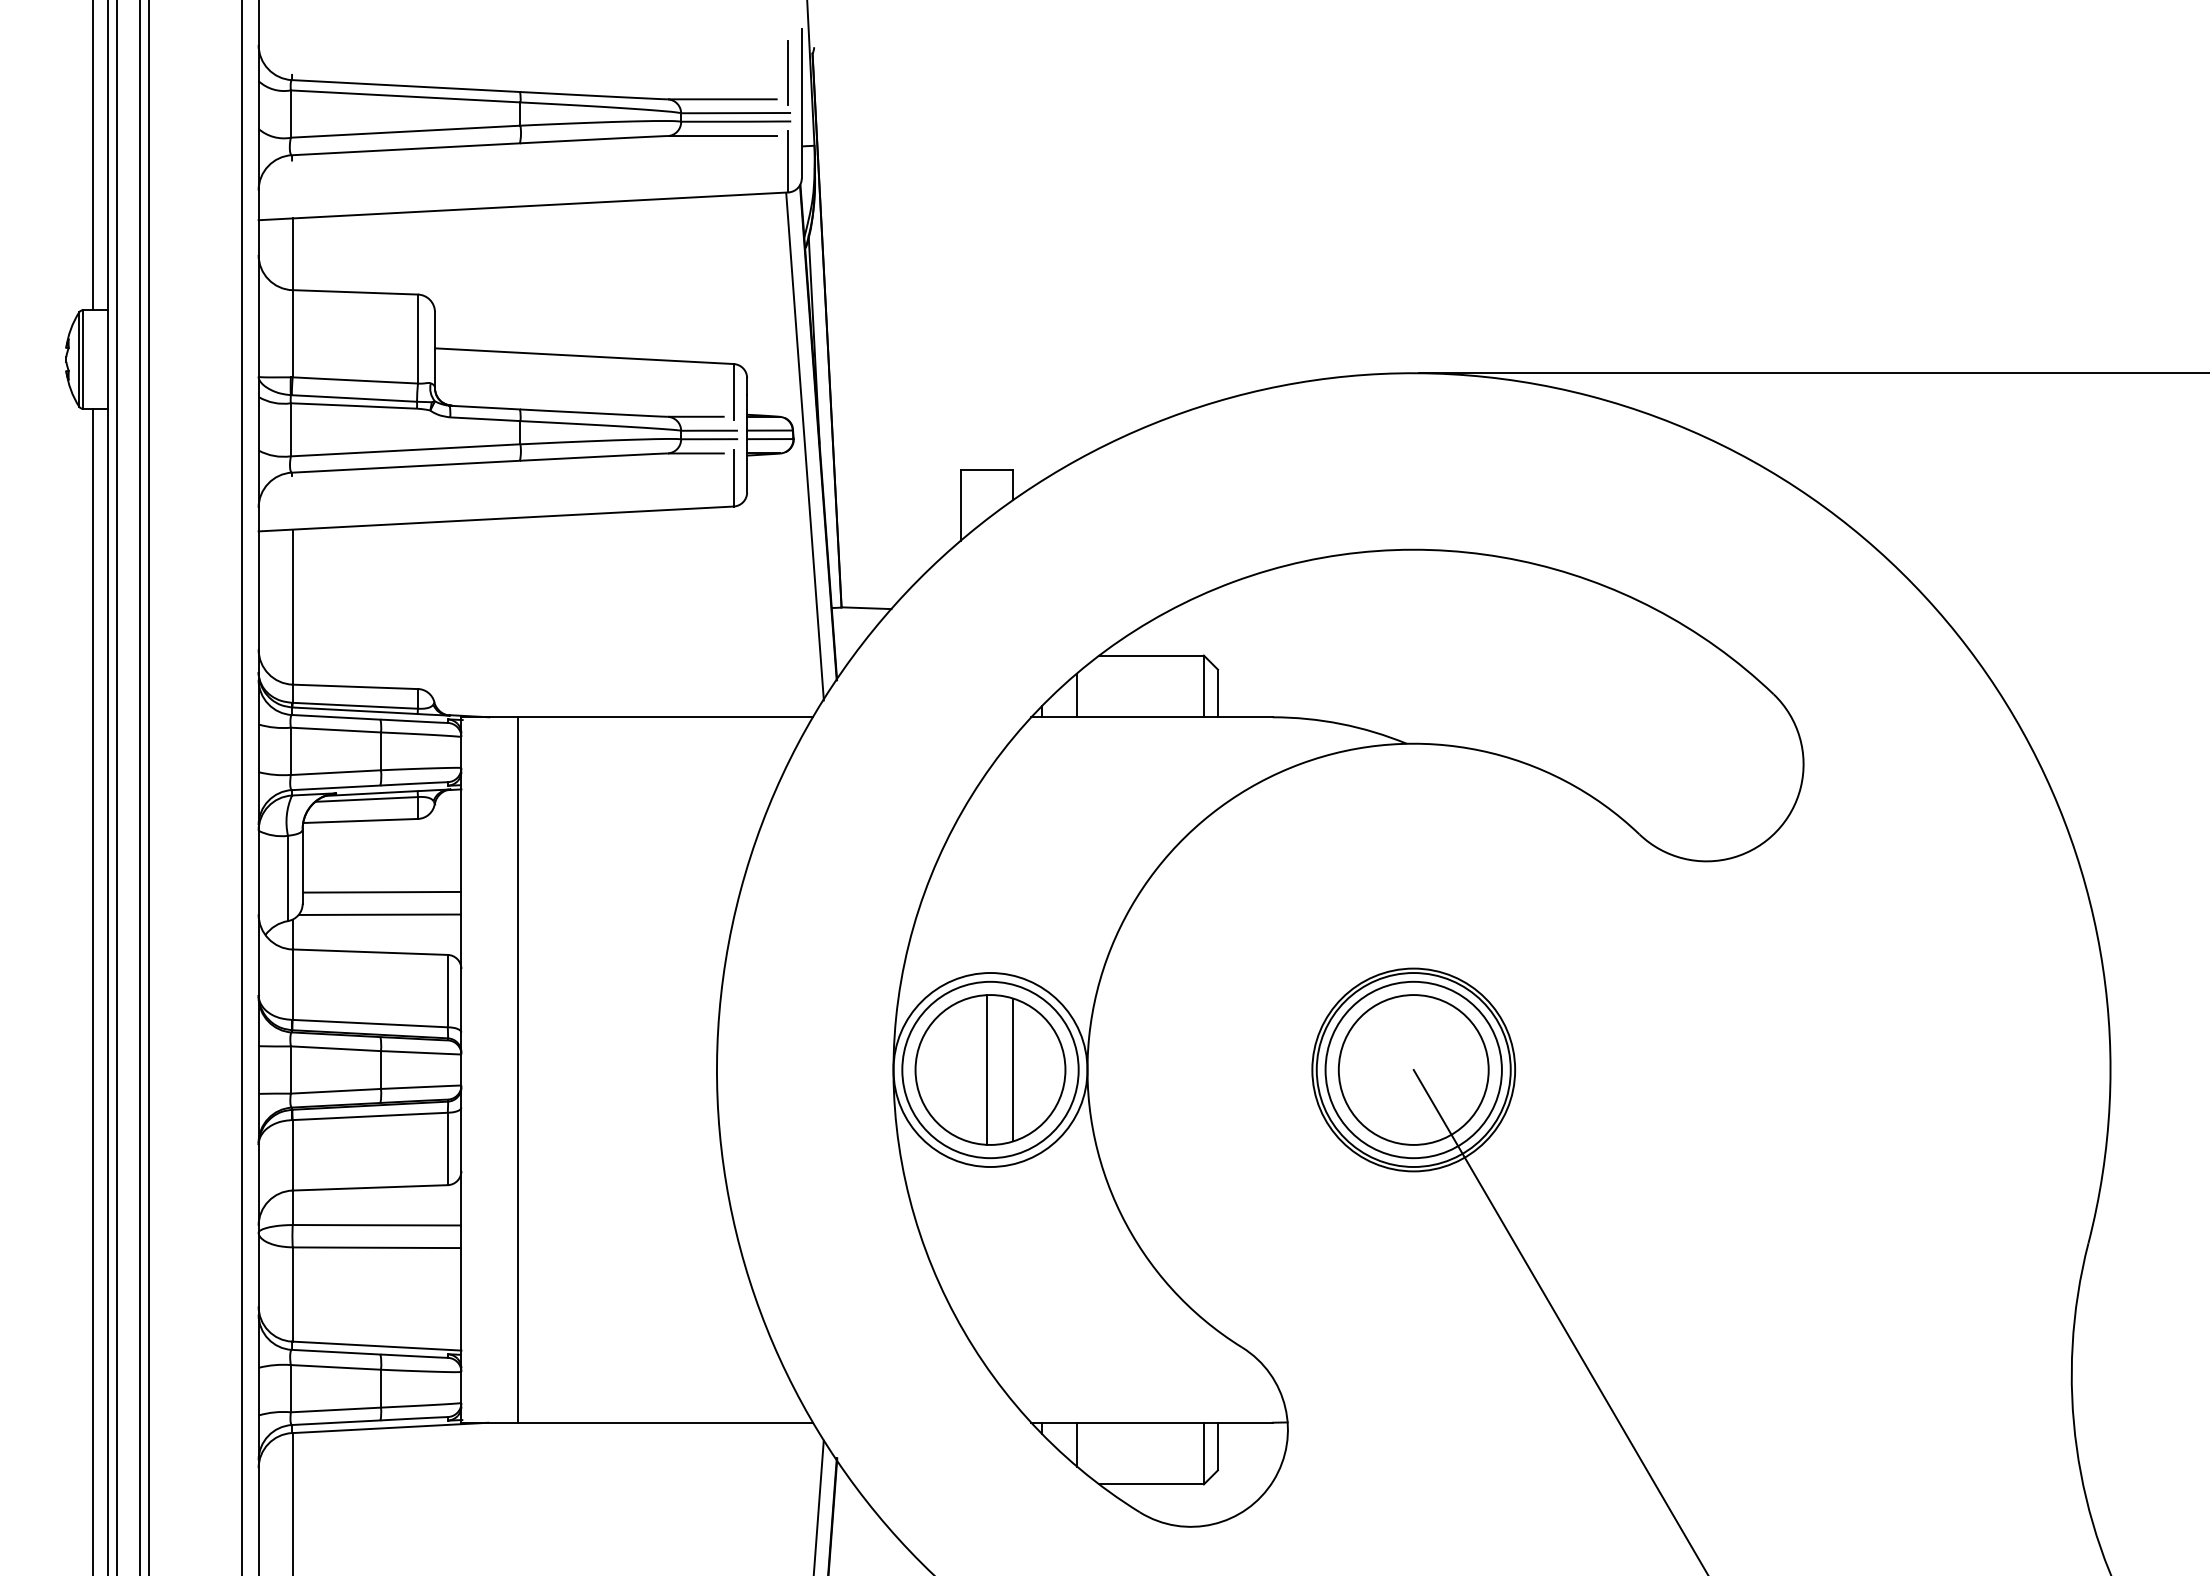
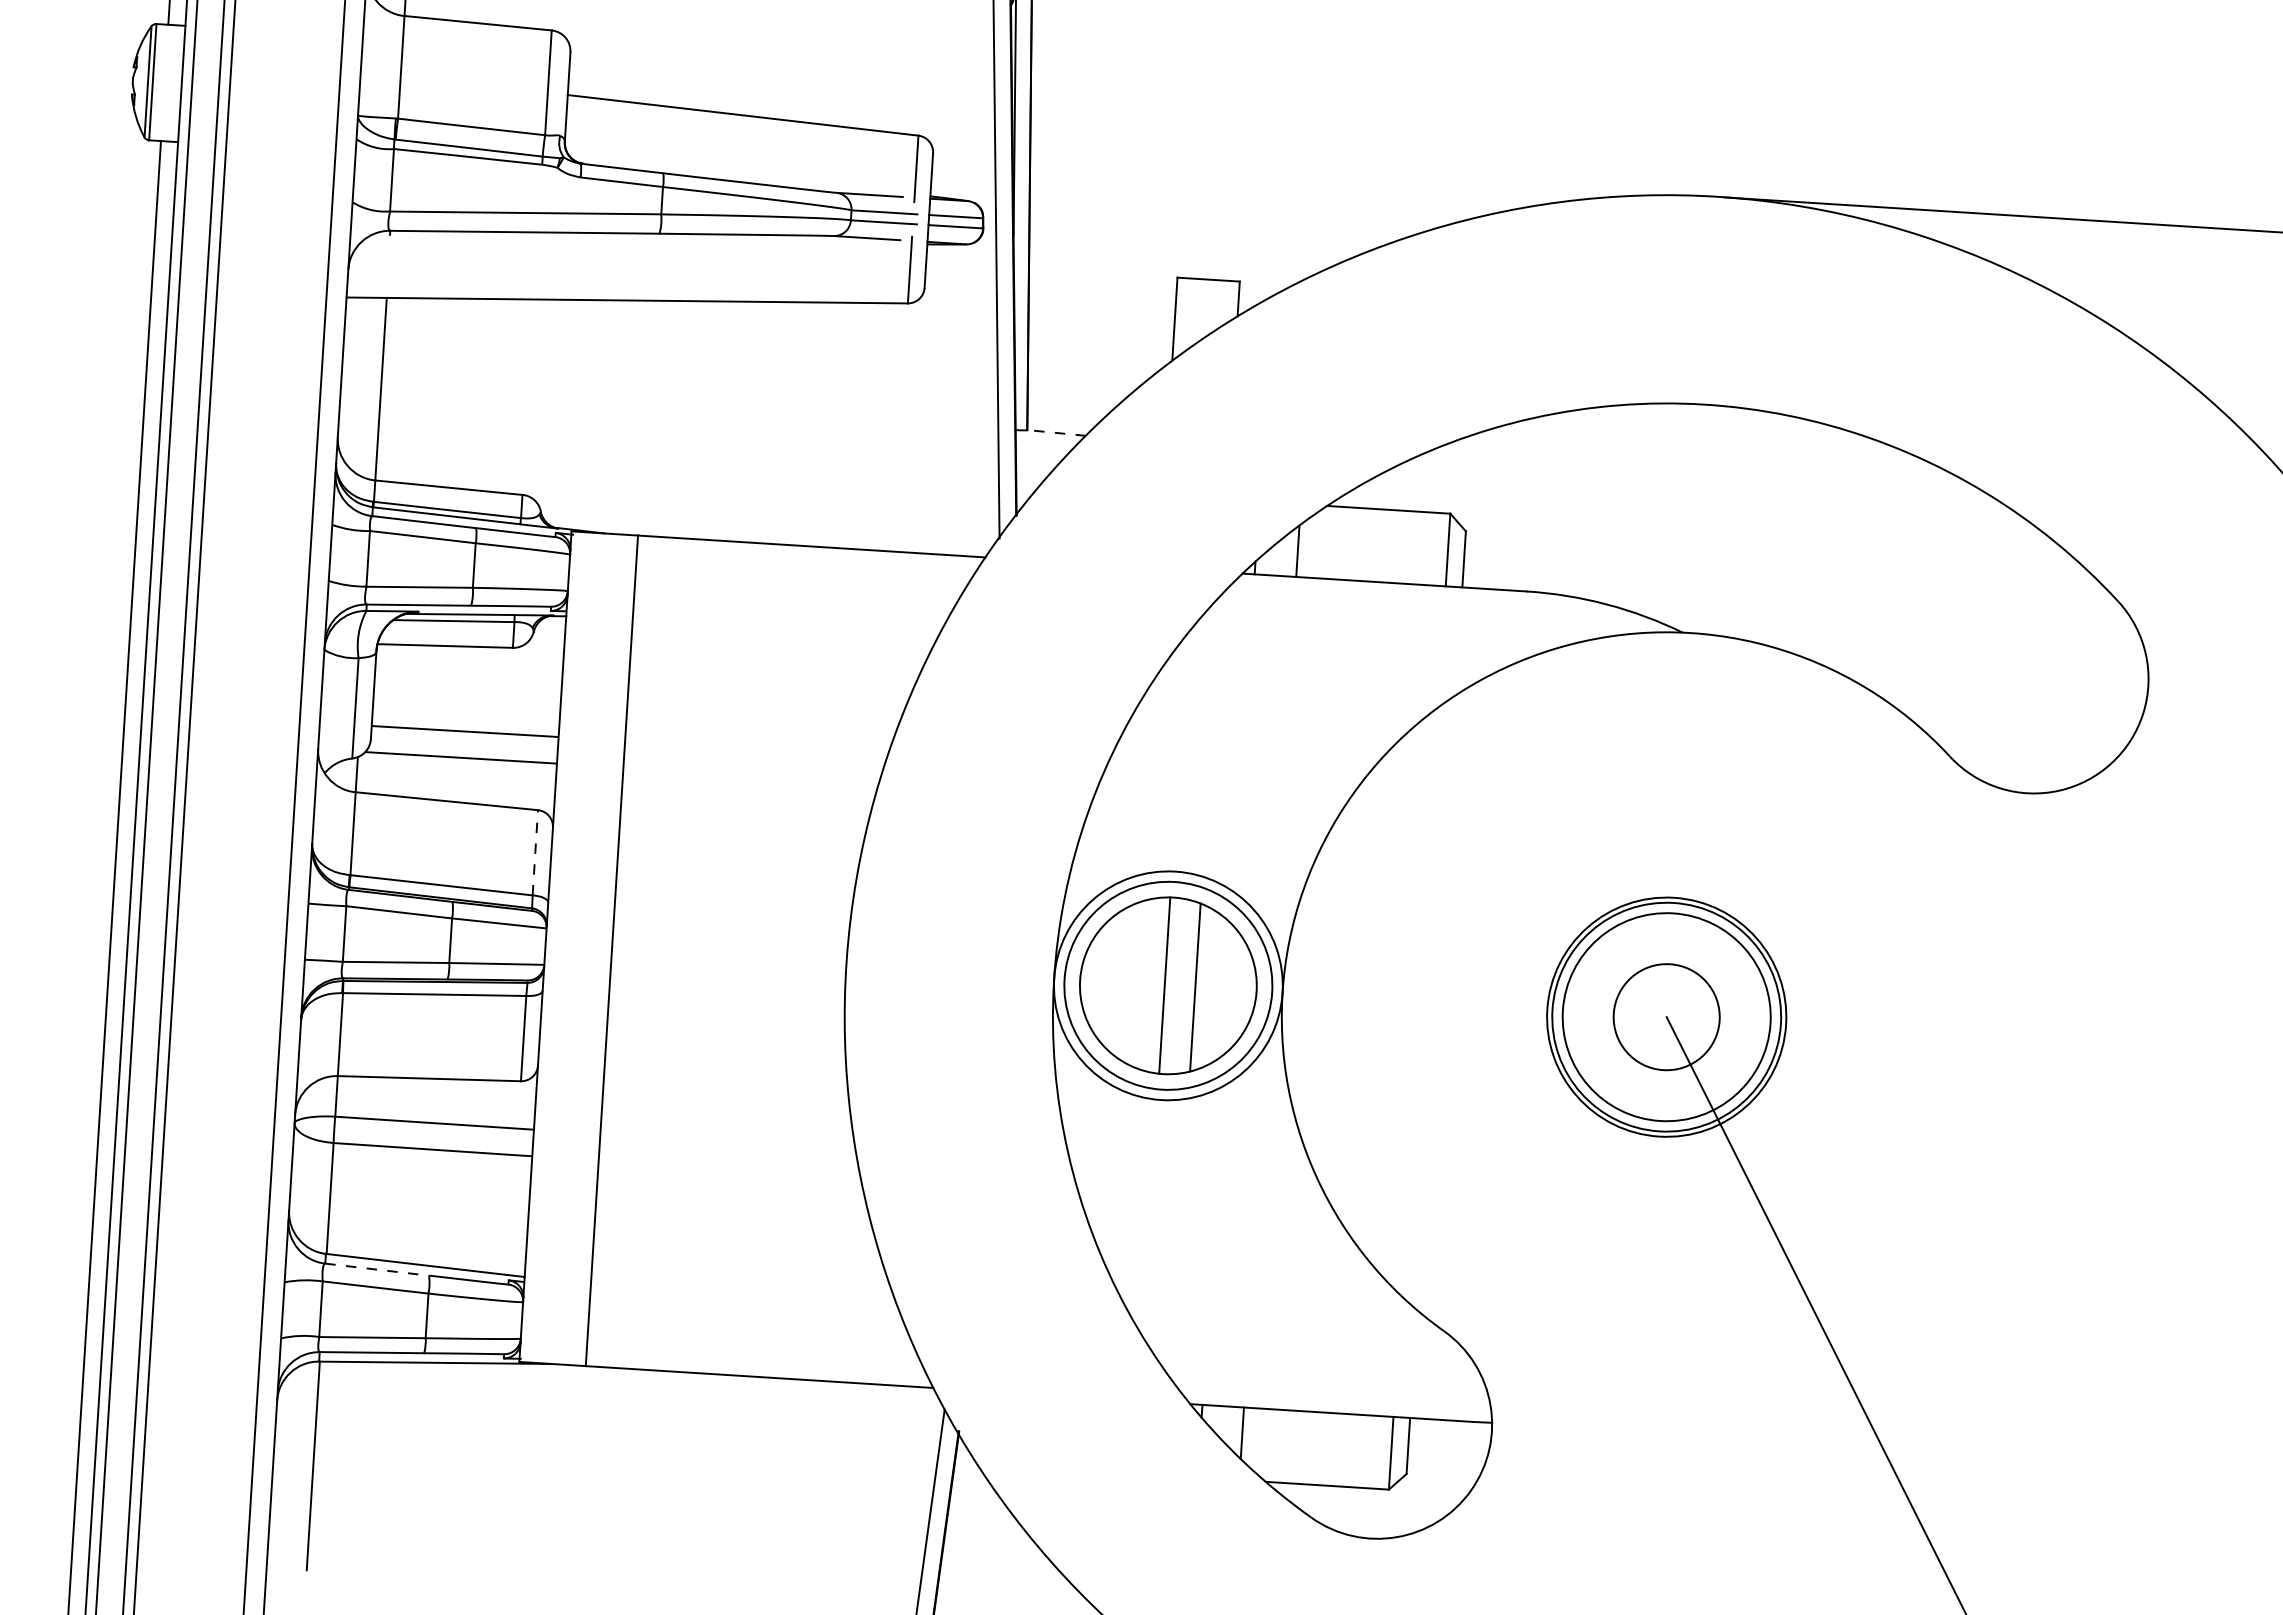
line: (866, 608) -> (1056, 433), solid -> dashed
line: (447, 990) -> (534, 852), solid -> dashed
circle: (1413, 1069) -> (1666, 1016), size x0.6
line: (336, 1352) -> (377, 1270), solid -> dashed

